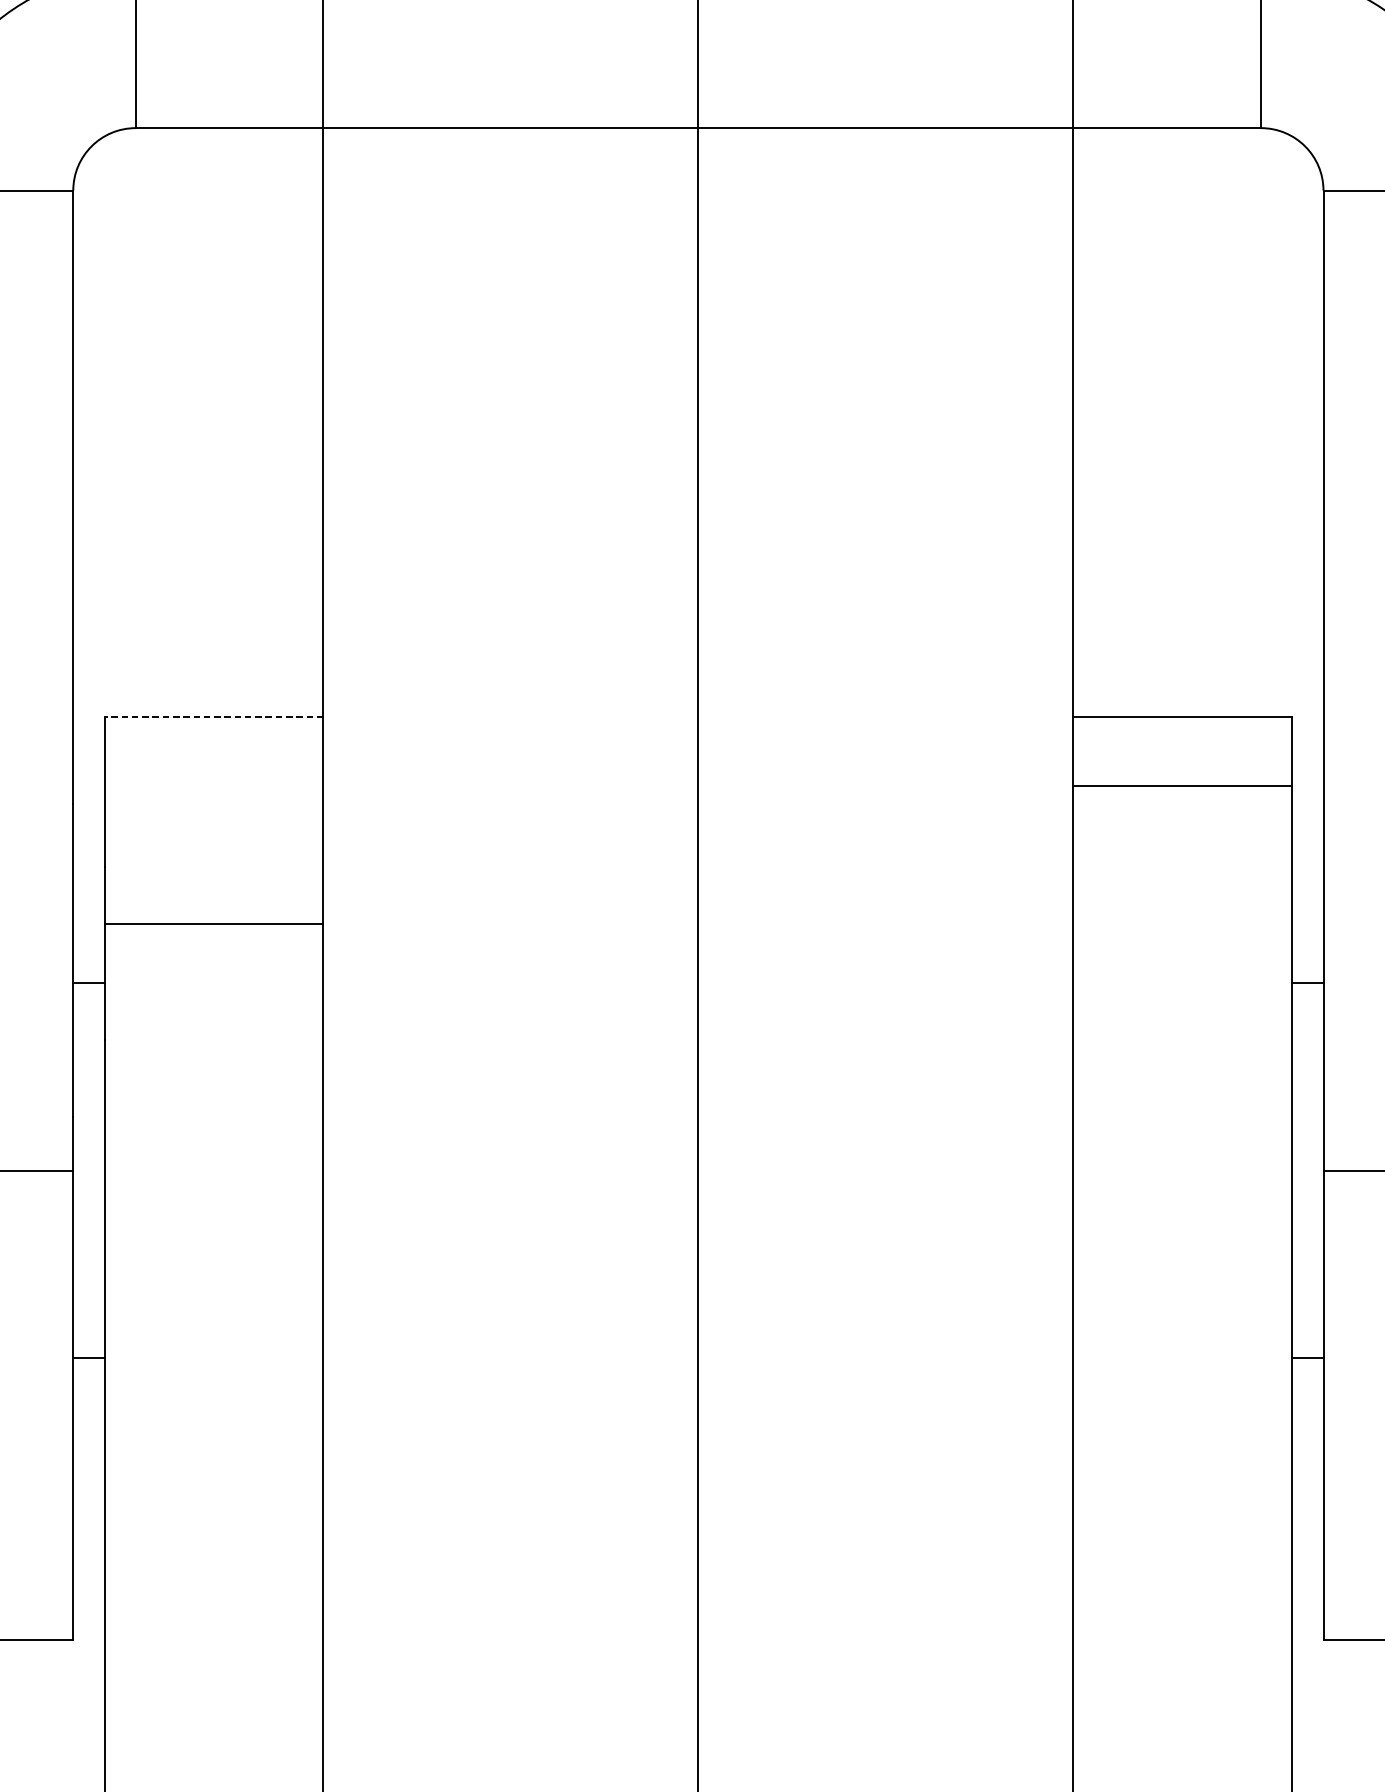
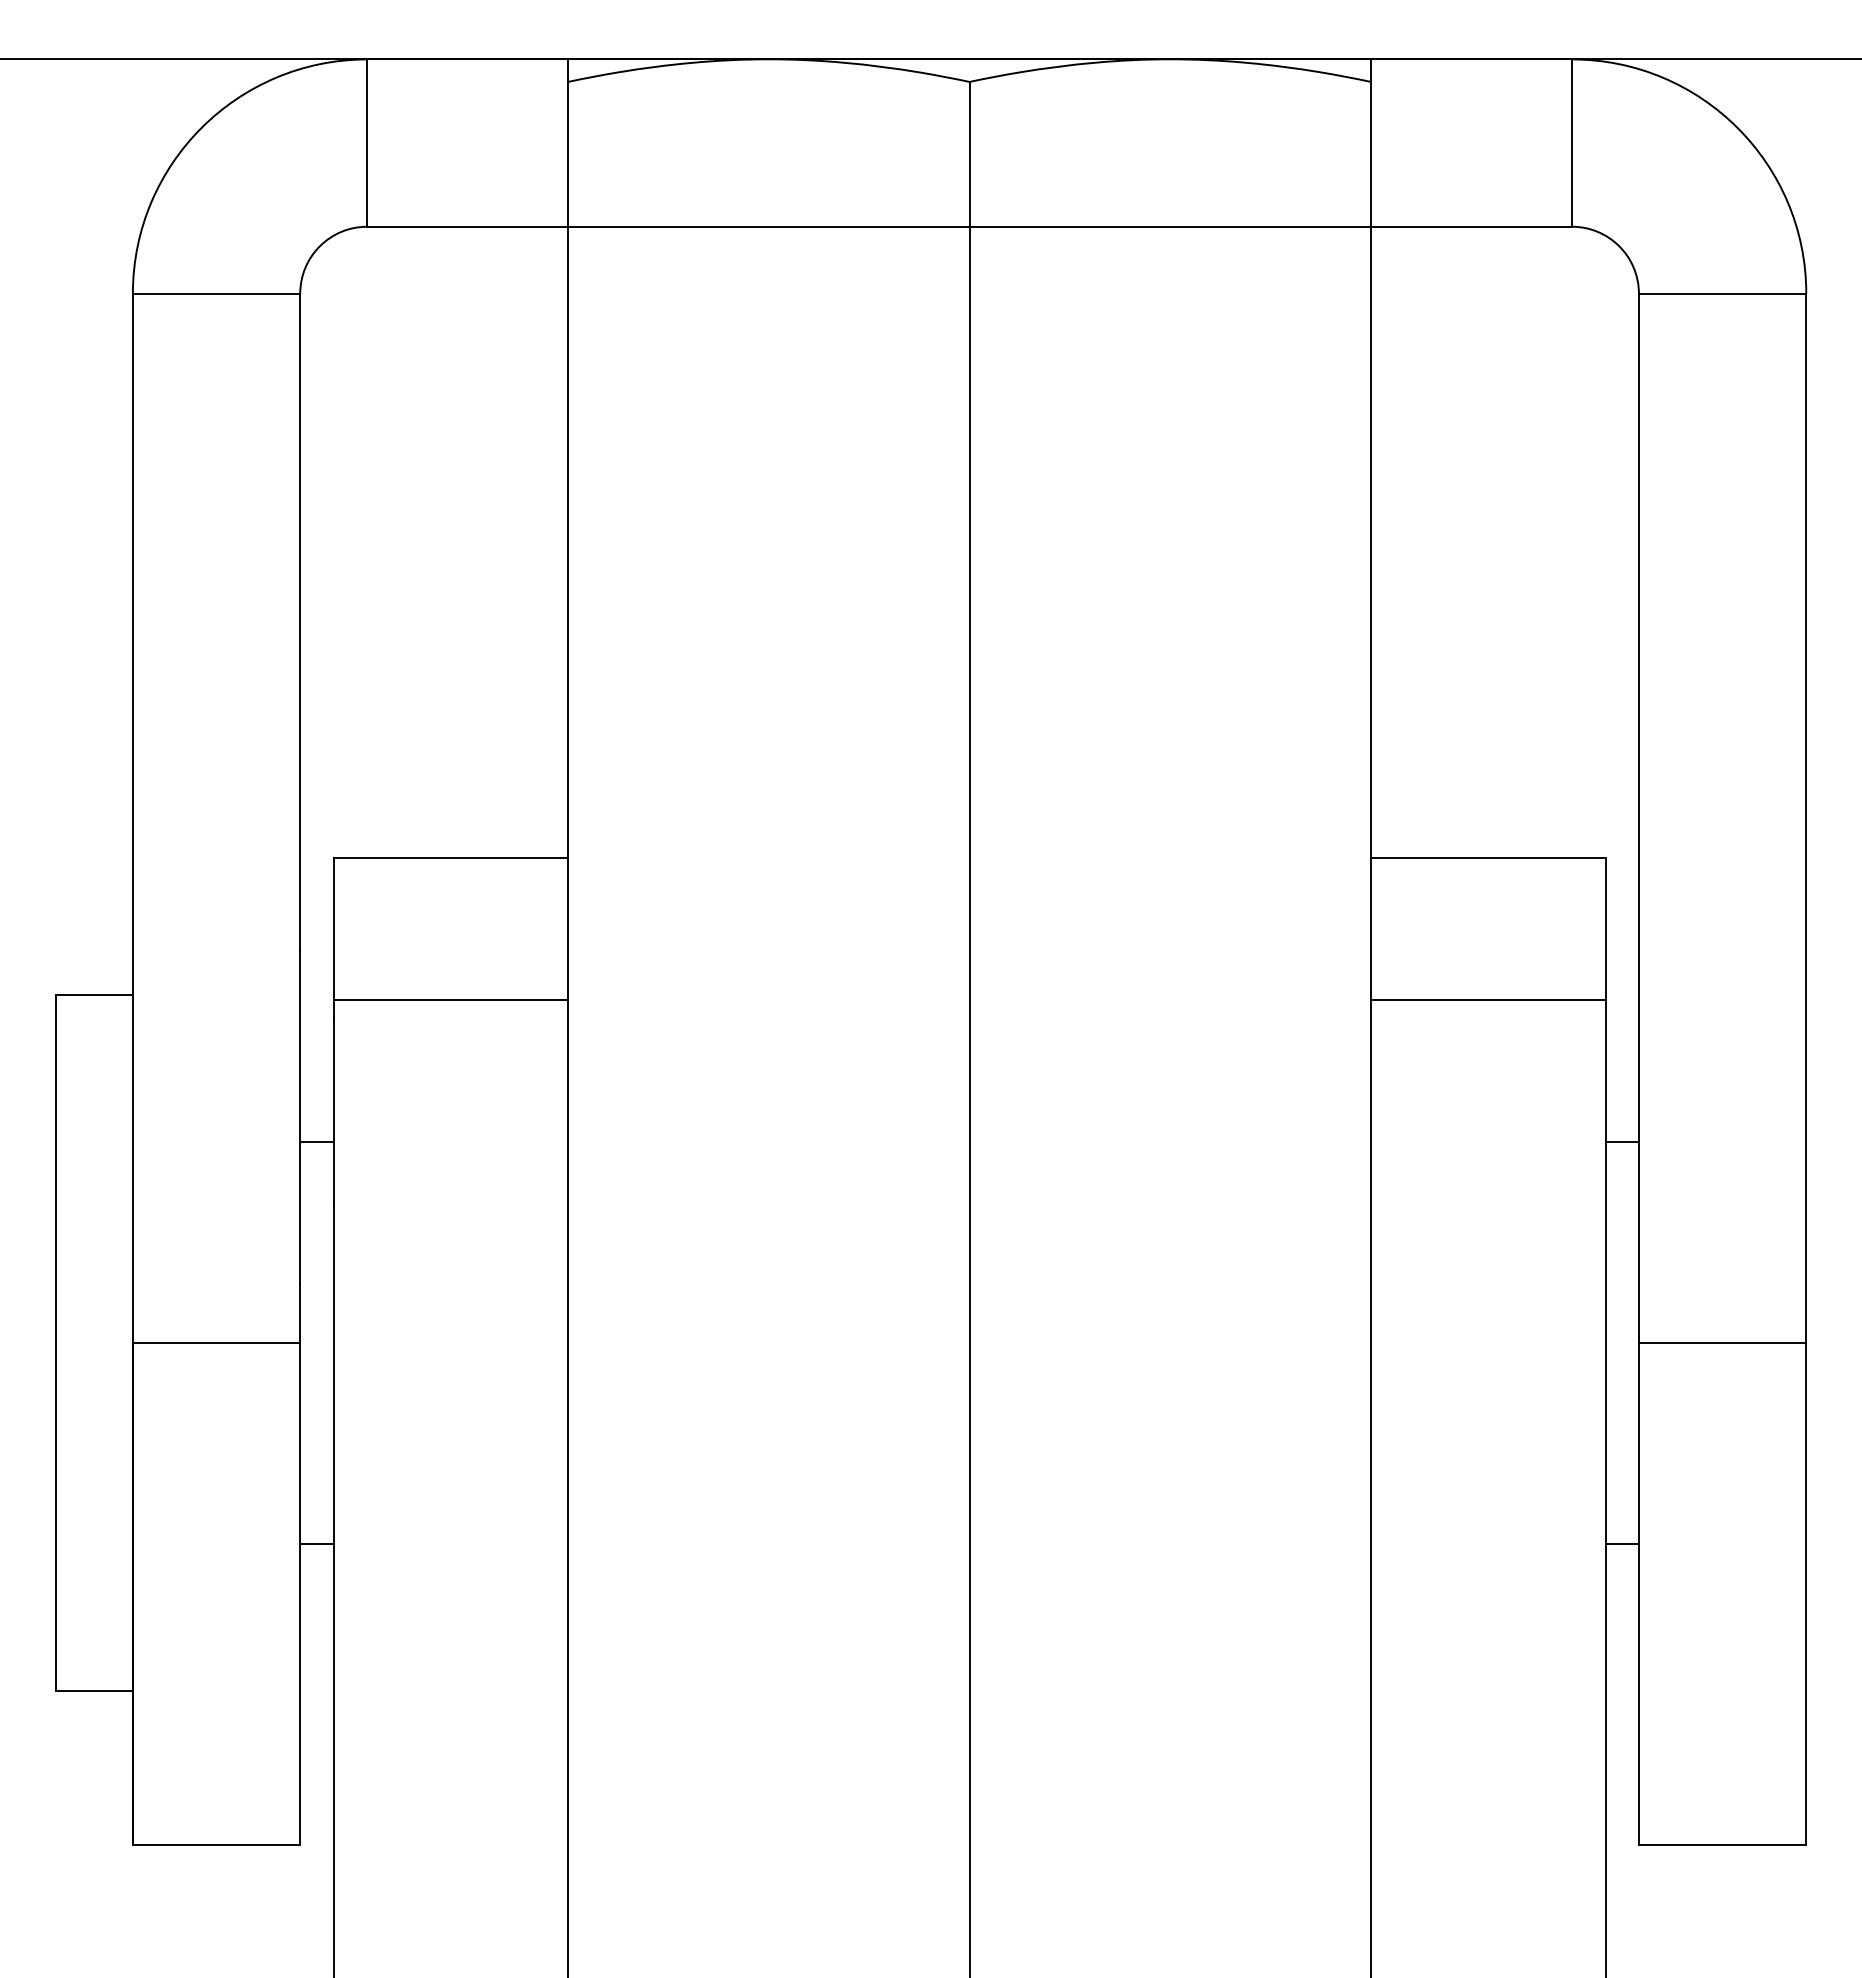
line: (213, 717) -> (450, 857), dashed -> solid
line: (1183, 785) -> (1488, 999), moved
line: (213, 923) -> (450, 999), moved

